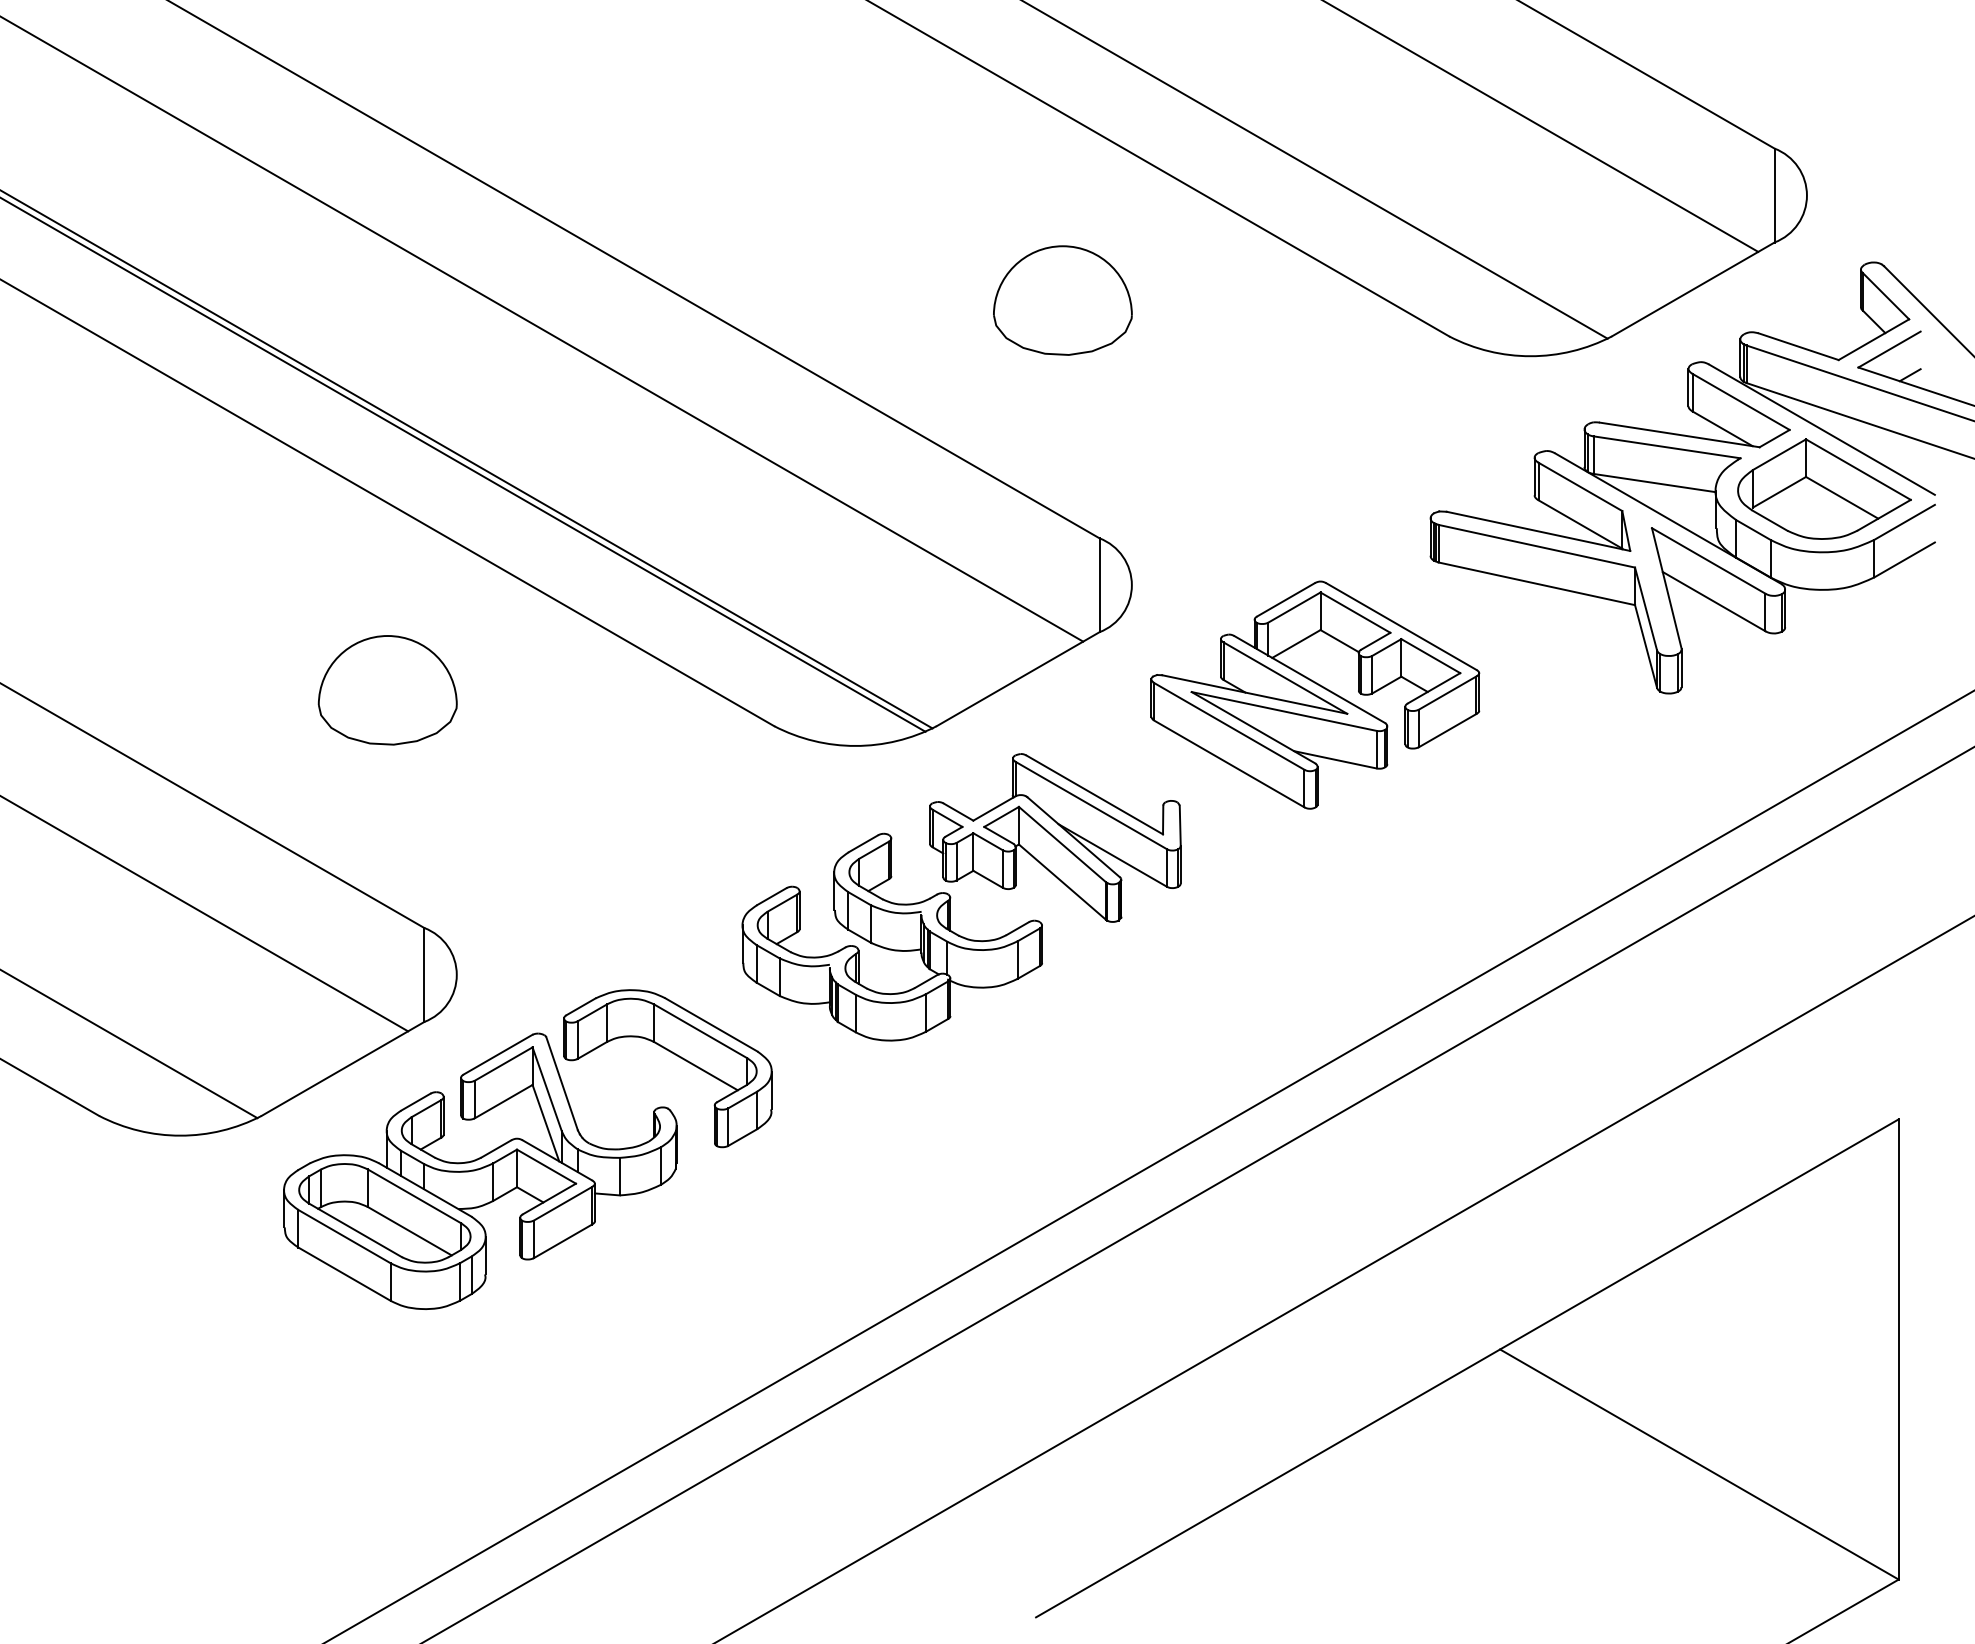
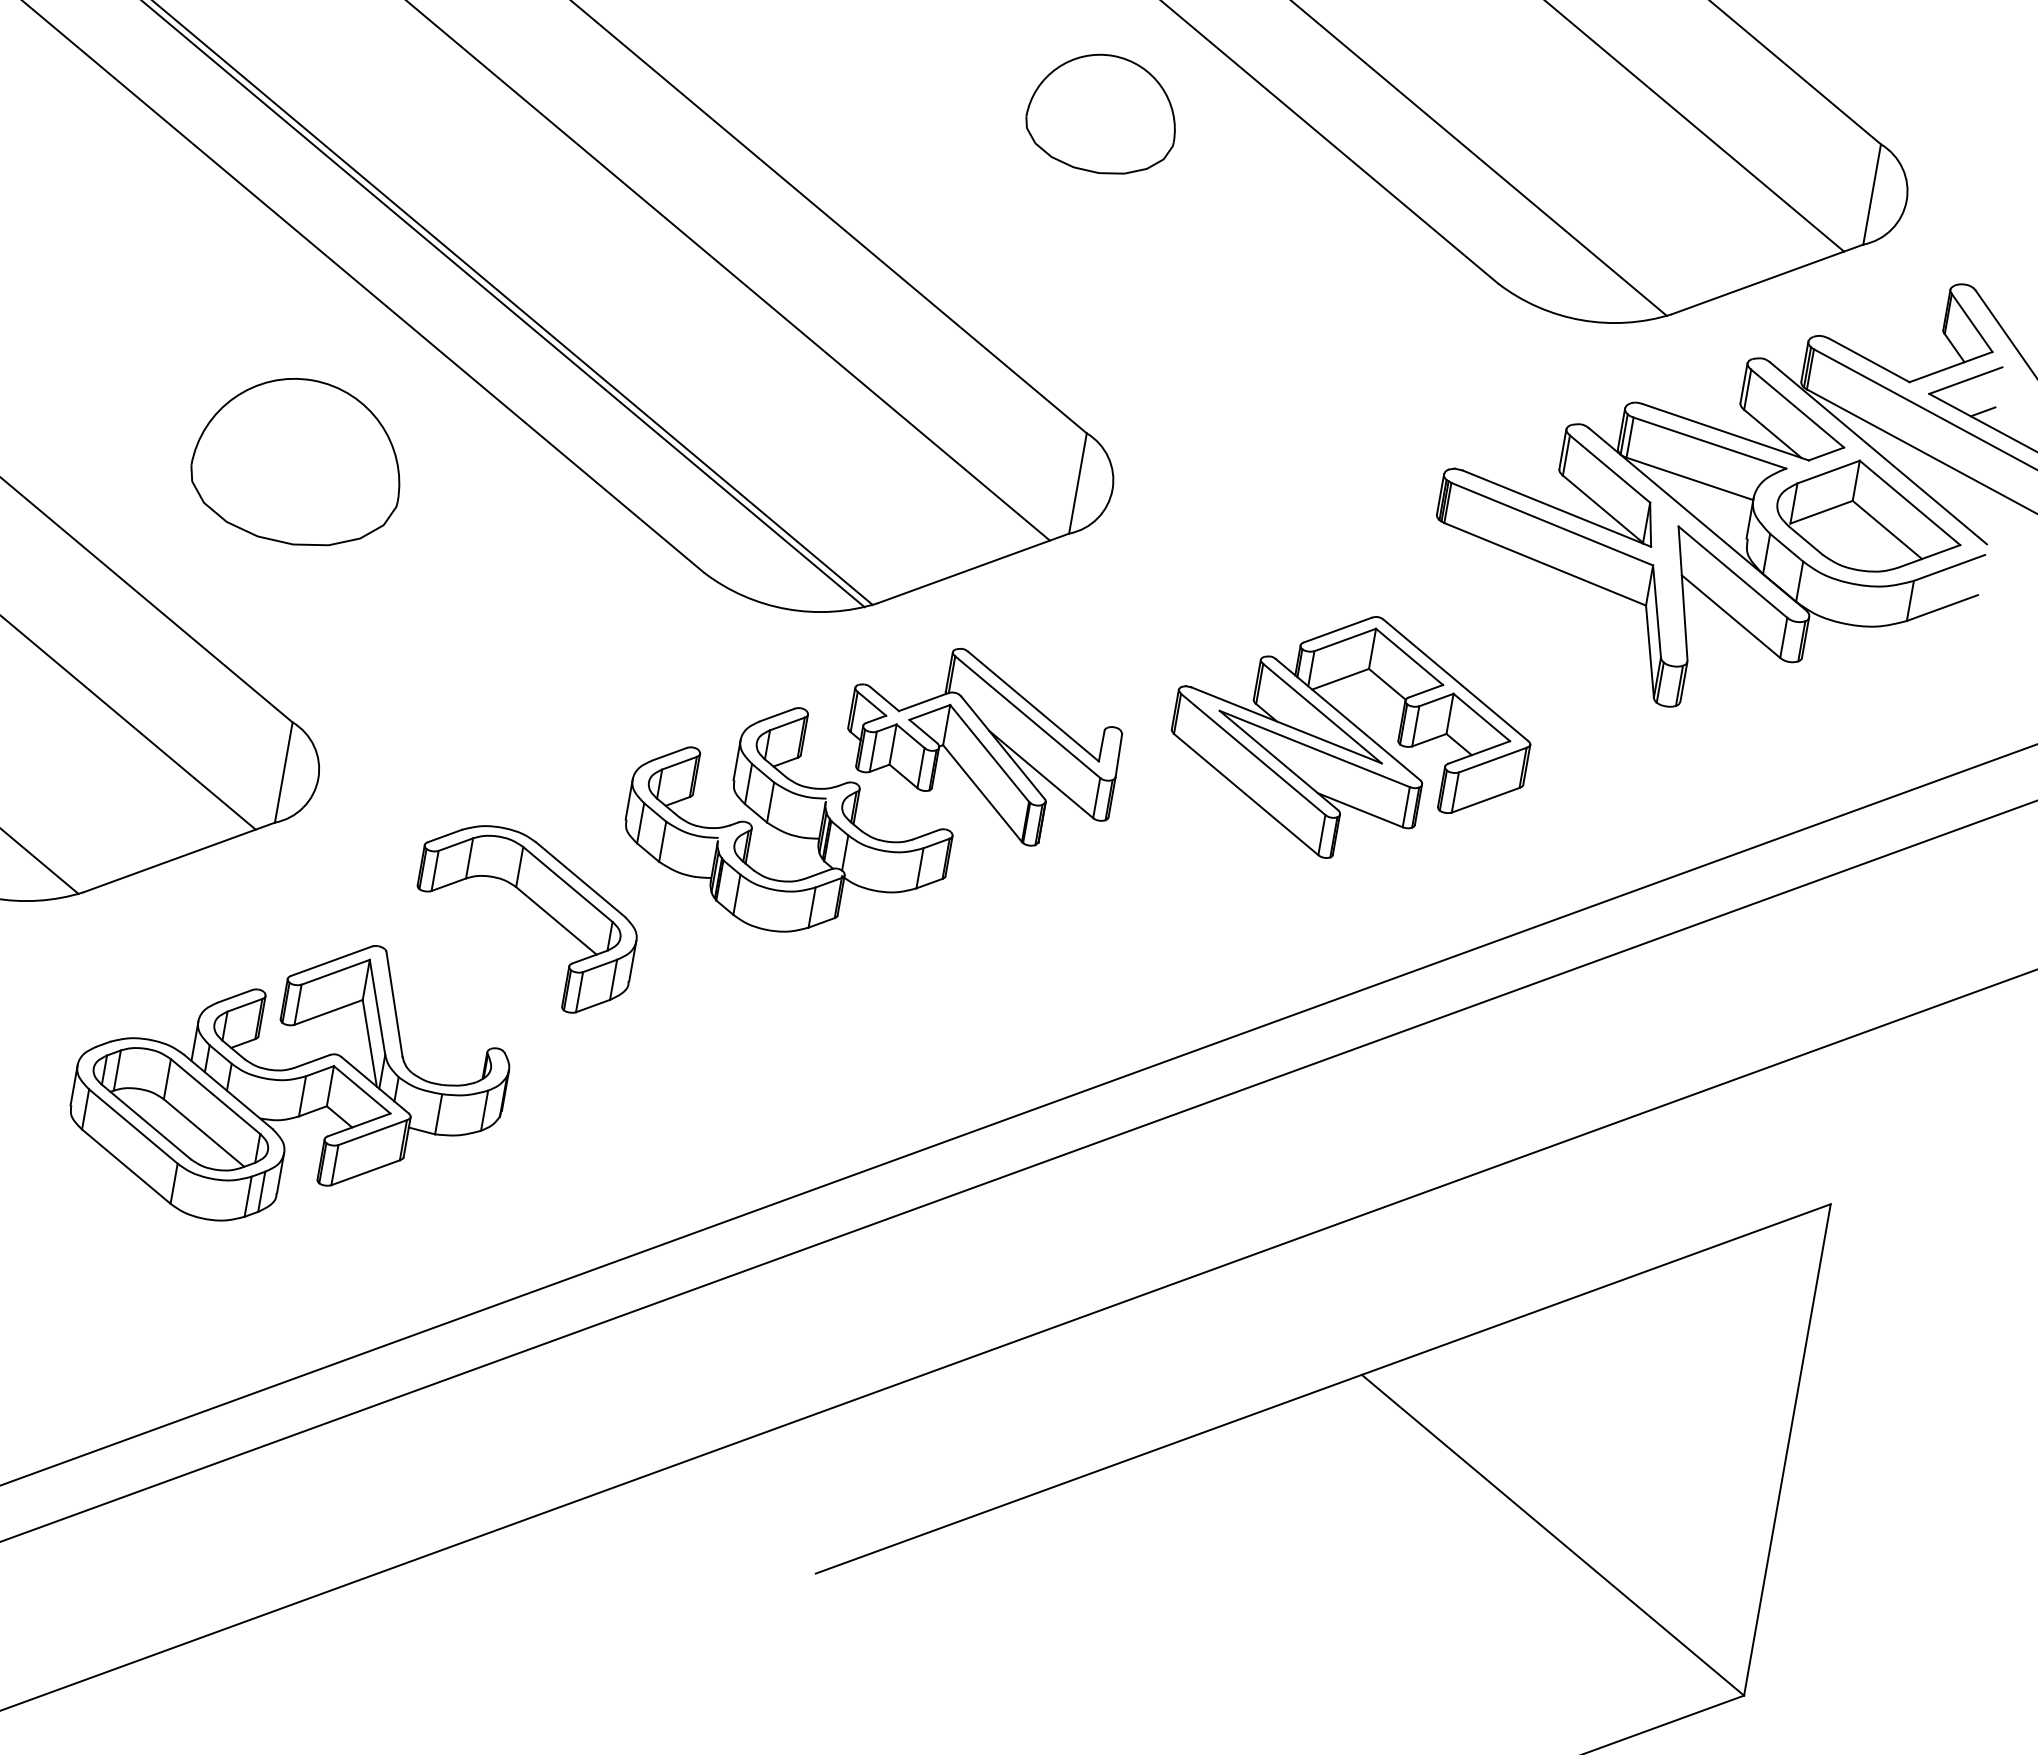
part: (1062, 300) -> (1102, 113), moved
part: (387, 690) -> (297, 461), size x1.4
part: (1315, 694) -> (1351, 736), moved
part: (480, 1170) -> (291, 1081), moved

